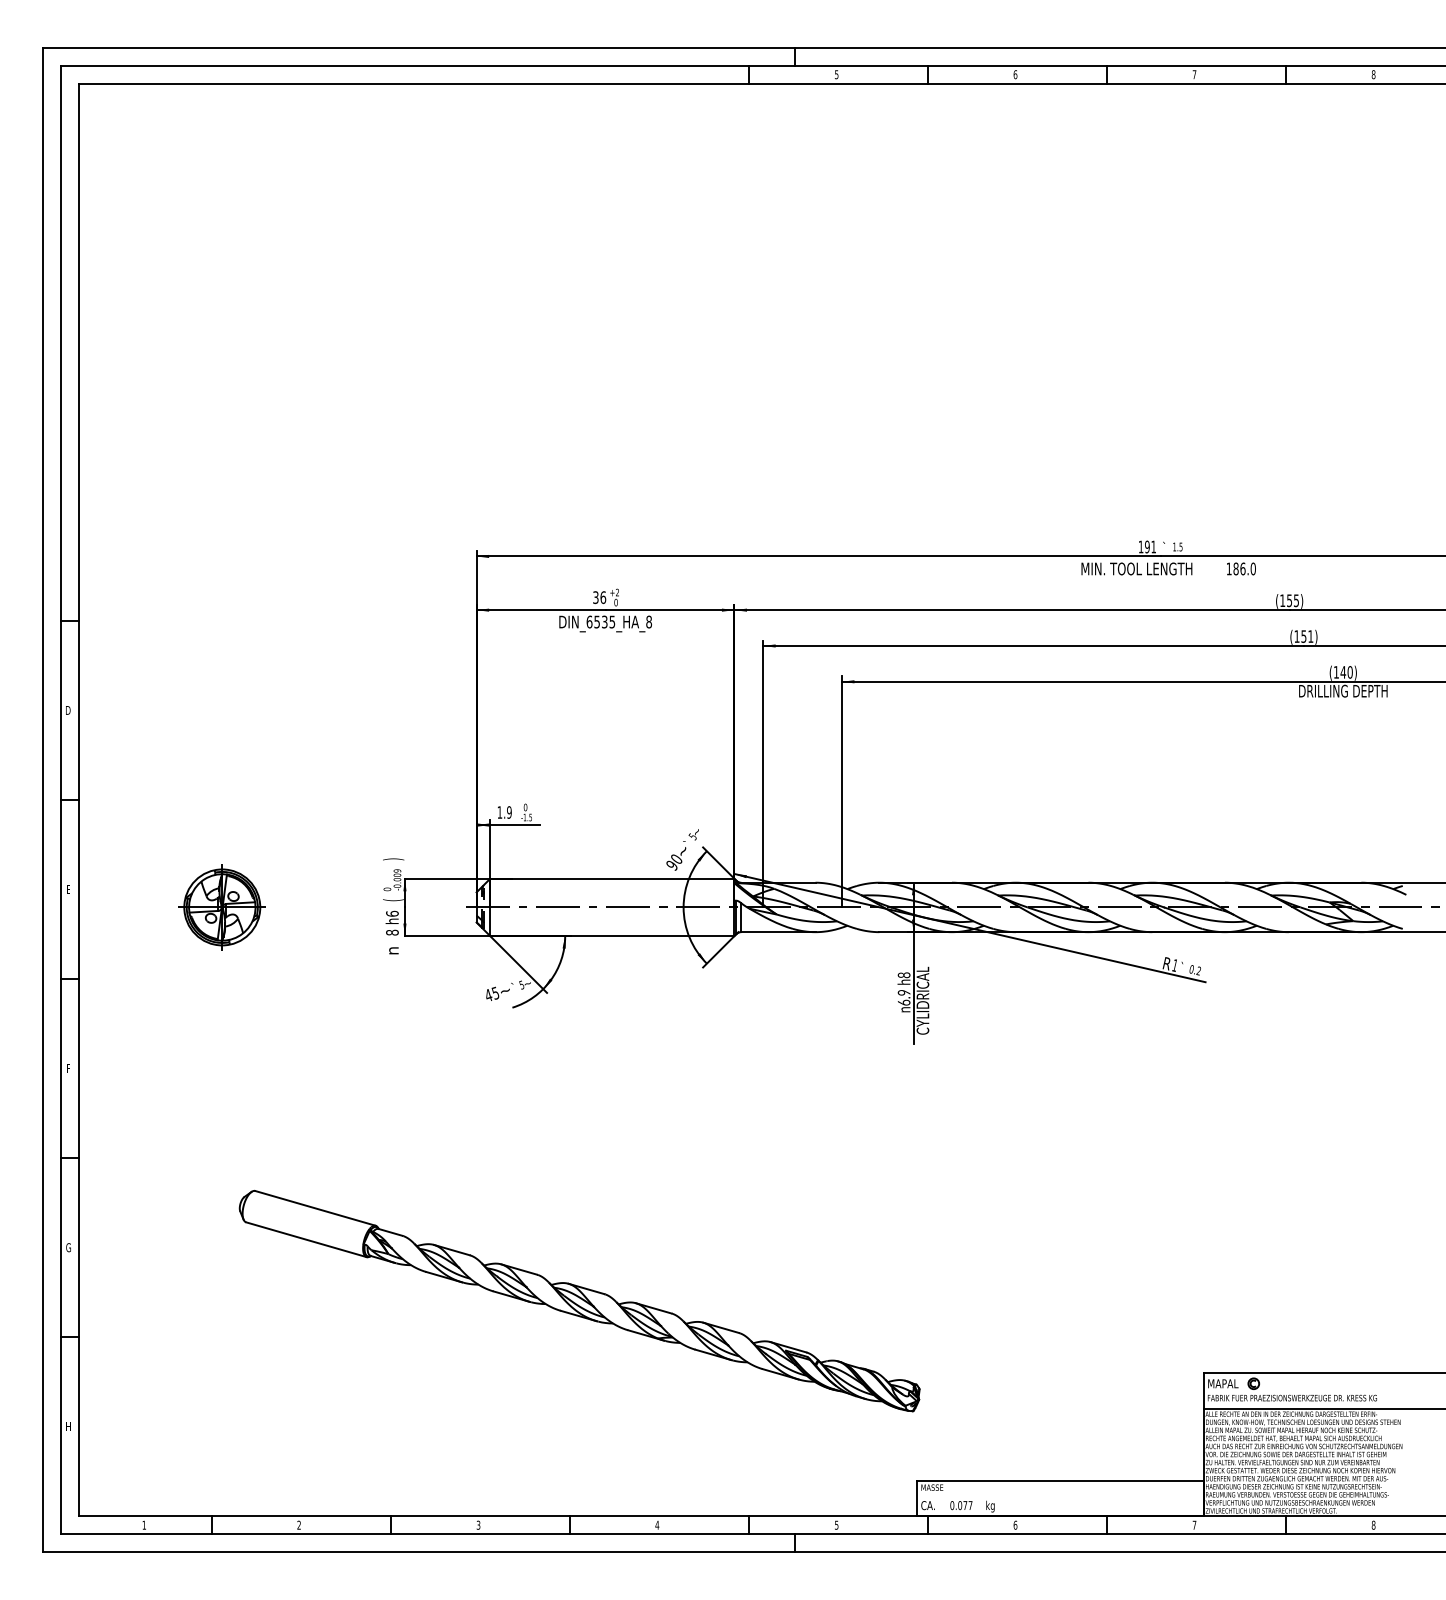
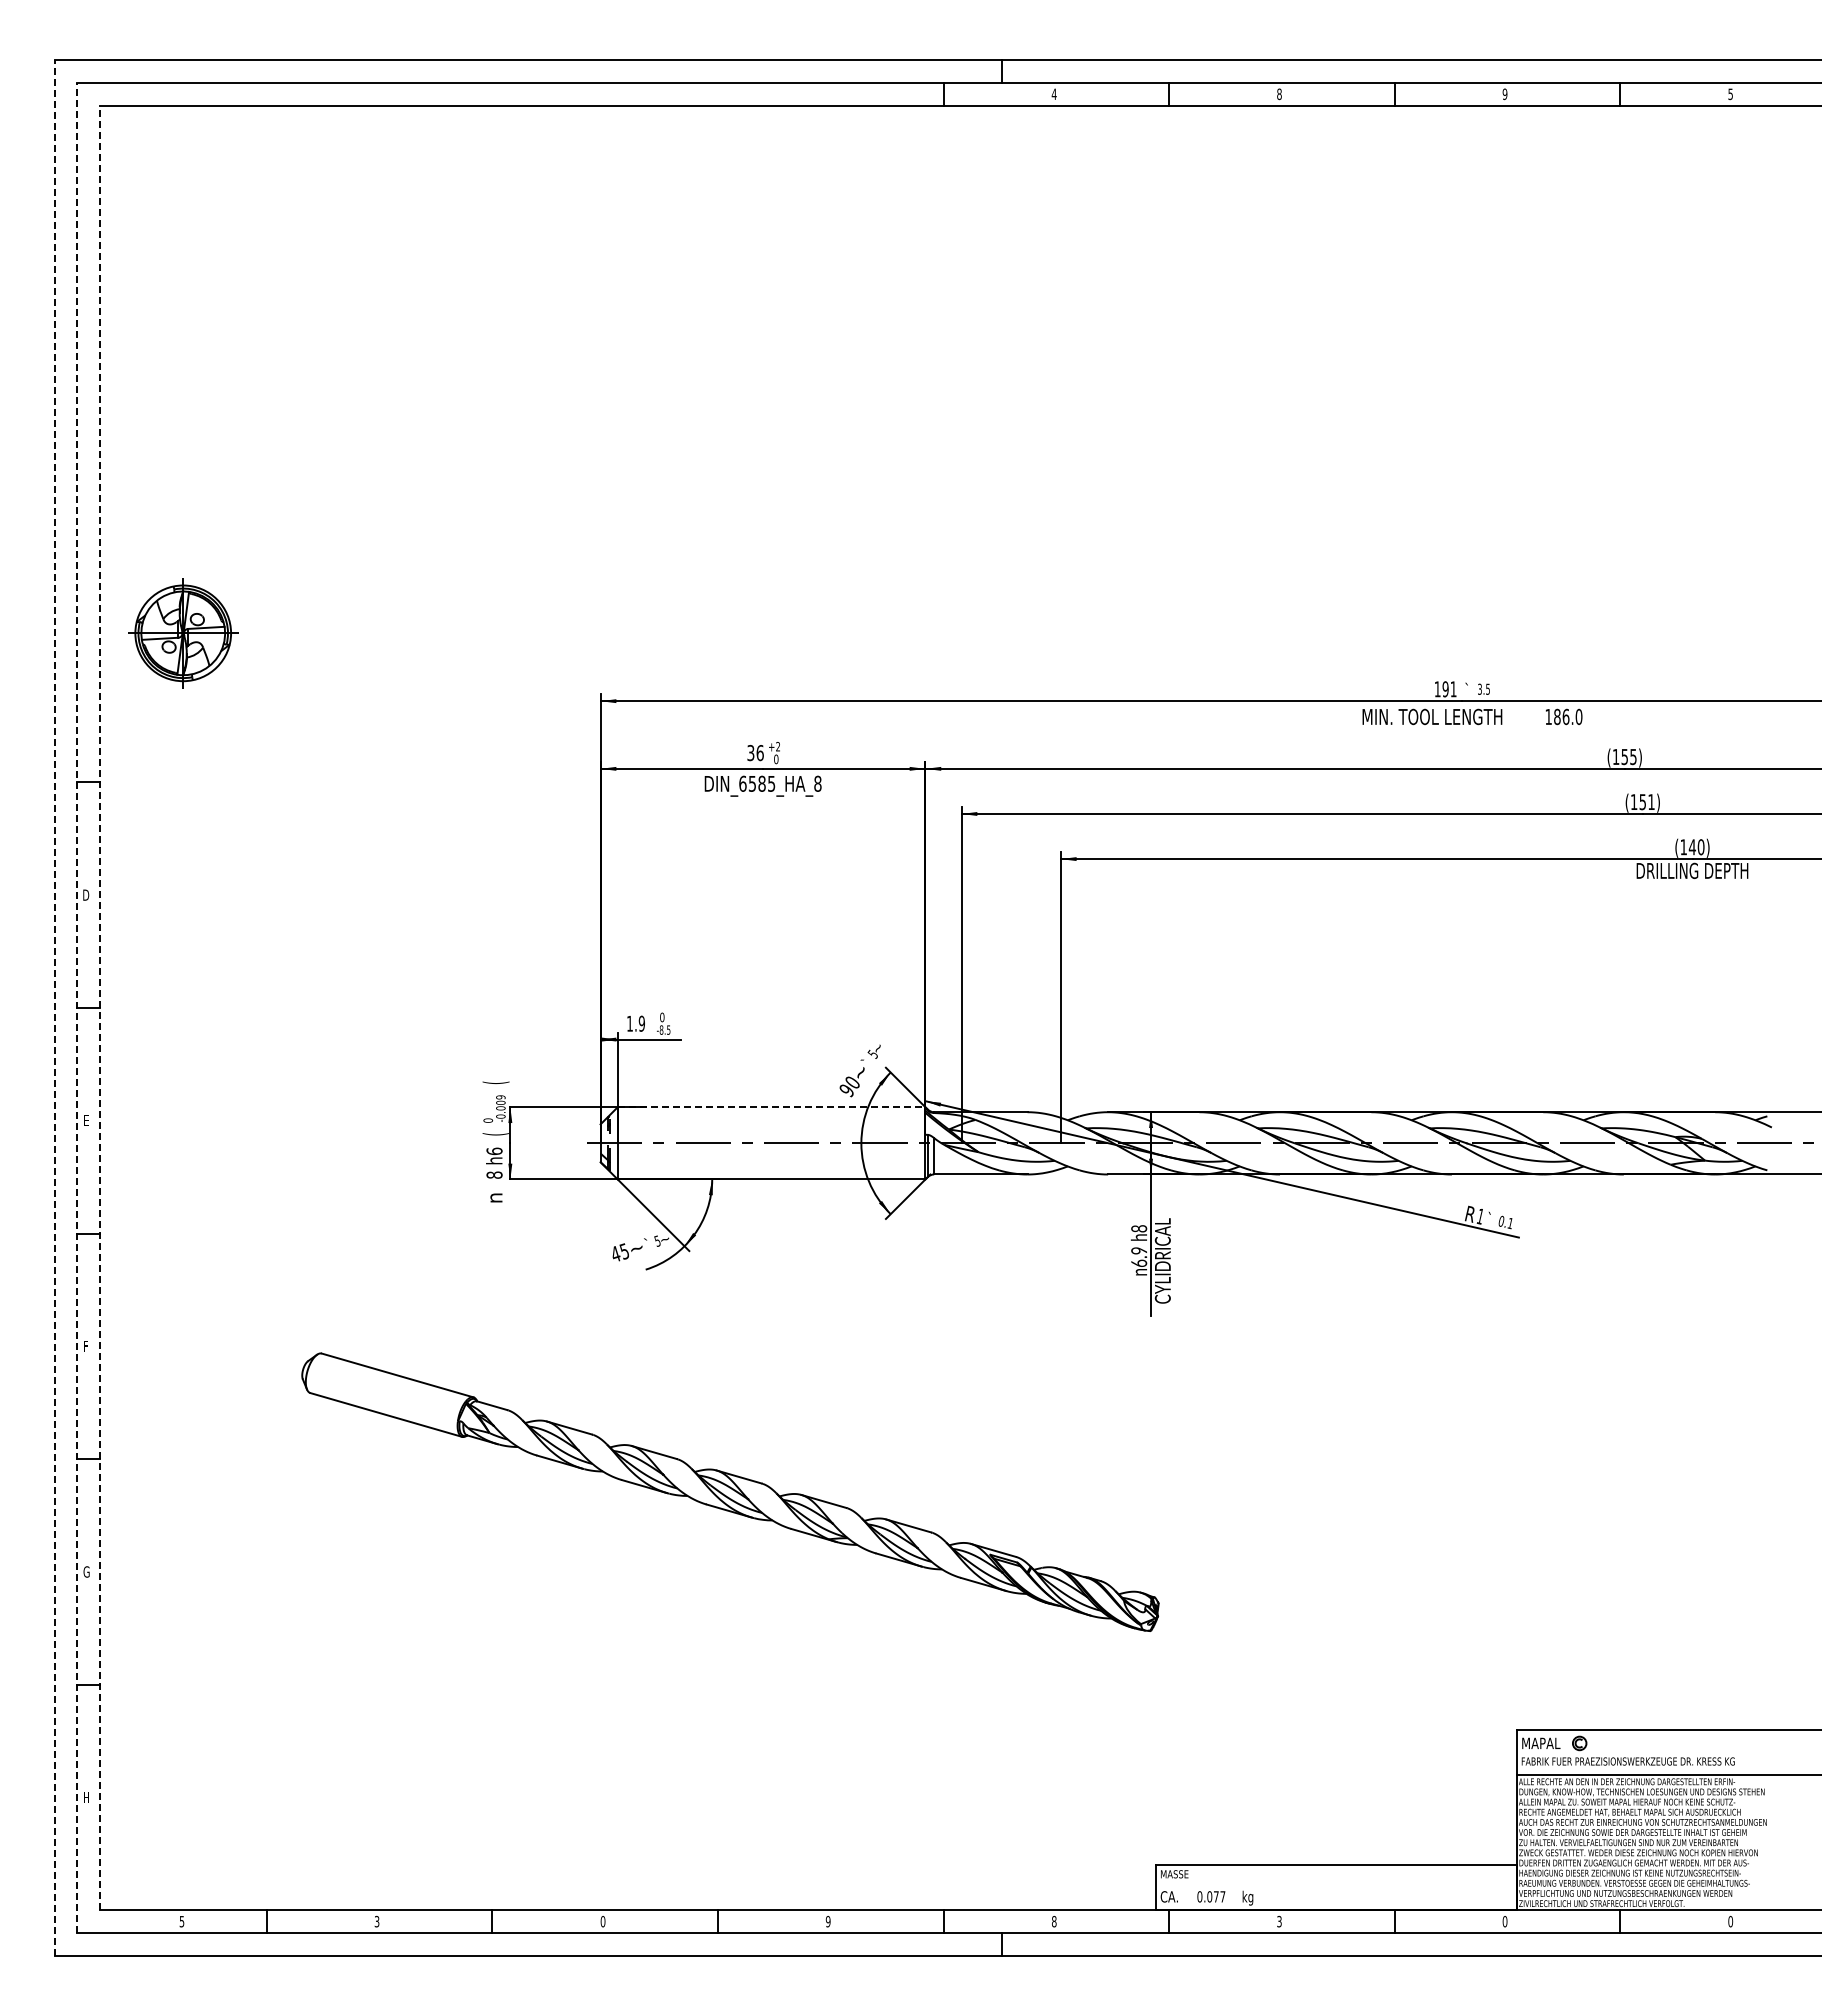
text: (836, 74) -> (1053, 94), 5 -> 4
text: (1015, 74) -> (1279, 93), 6 -> 8
text: (1194, 74) -> (1504, 94), 7 -> 9
text: (1373, 74) -> (1730, 93), 8 -> 5
text: (1174, 546) -> (1479, 688), 1.5 -> 3.5
text: (604, 621) -> (761, 783), DIN_6535_HA_8 -> DIN_6585_HA_8
line: (78, 799) -> (99, 1007), solid -> dashed
line: (43, 800) -> (54, 1008), solid -> dashed
line: (61, 800) -> (77, 1008), solid -> dashed
text: (524, 817) -> (661, 1029), -1.5 -> -8.5
text: (393, 859) -> (495, 1082), ) -> (
line: (612, 878) -> (771, 1107), solid -> dashed
part: (222, 907) -> (183, 633), moved
text: (1198, 970) -> (1510, 1222), 0.2 -> 0.1
part: (579, 1300) -> (730, 1491), moved
text: (143, 1525) -> (181, 1921), 1 -> 5
text: (298, 1525) -> (376, 1921), 2 -> 3
text: (478, 1525) -> (602, 1921), 3 -> 0
text: (656, 1525) -> (827, 1921), 4 -> 9
text: (836, 1525) -> (1054, 1921), 5 -> 8
text: (1015, 1525) -> (1279, 1921), 6 -> 3
text: (1194, 1525) -> (1504, 1921), 7 -> 0
text: (1373, 1525) -> (1730, 1921), 8 -> 0

